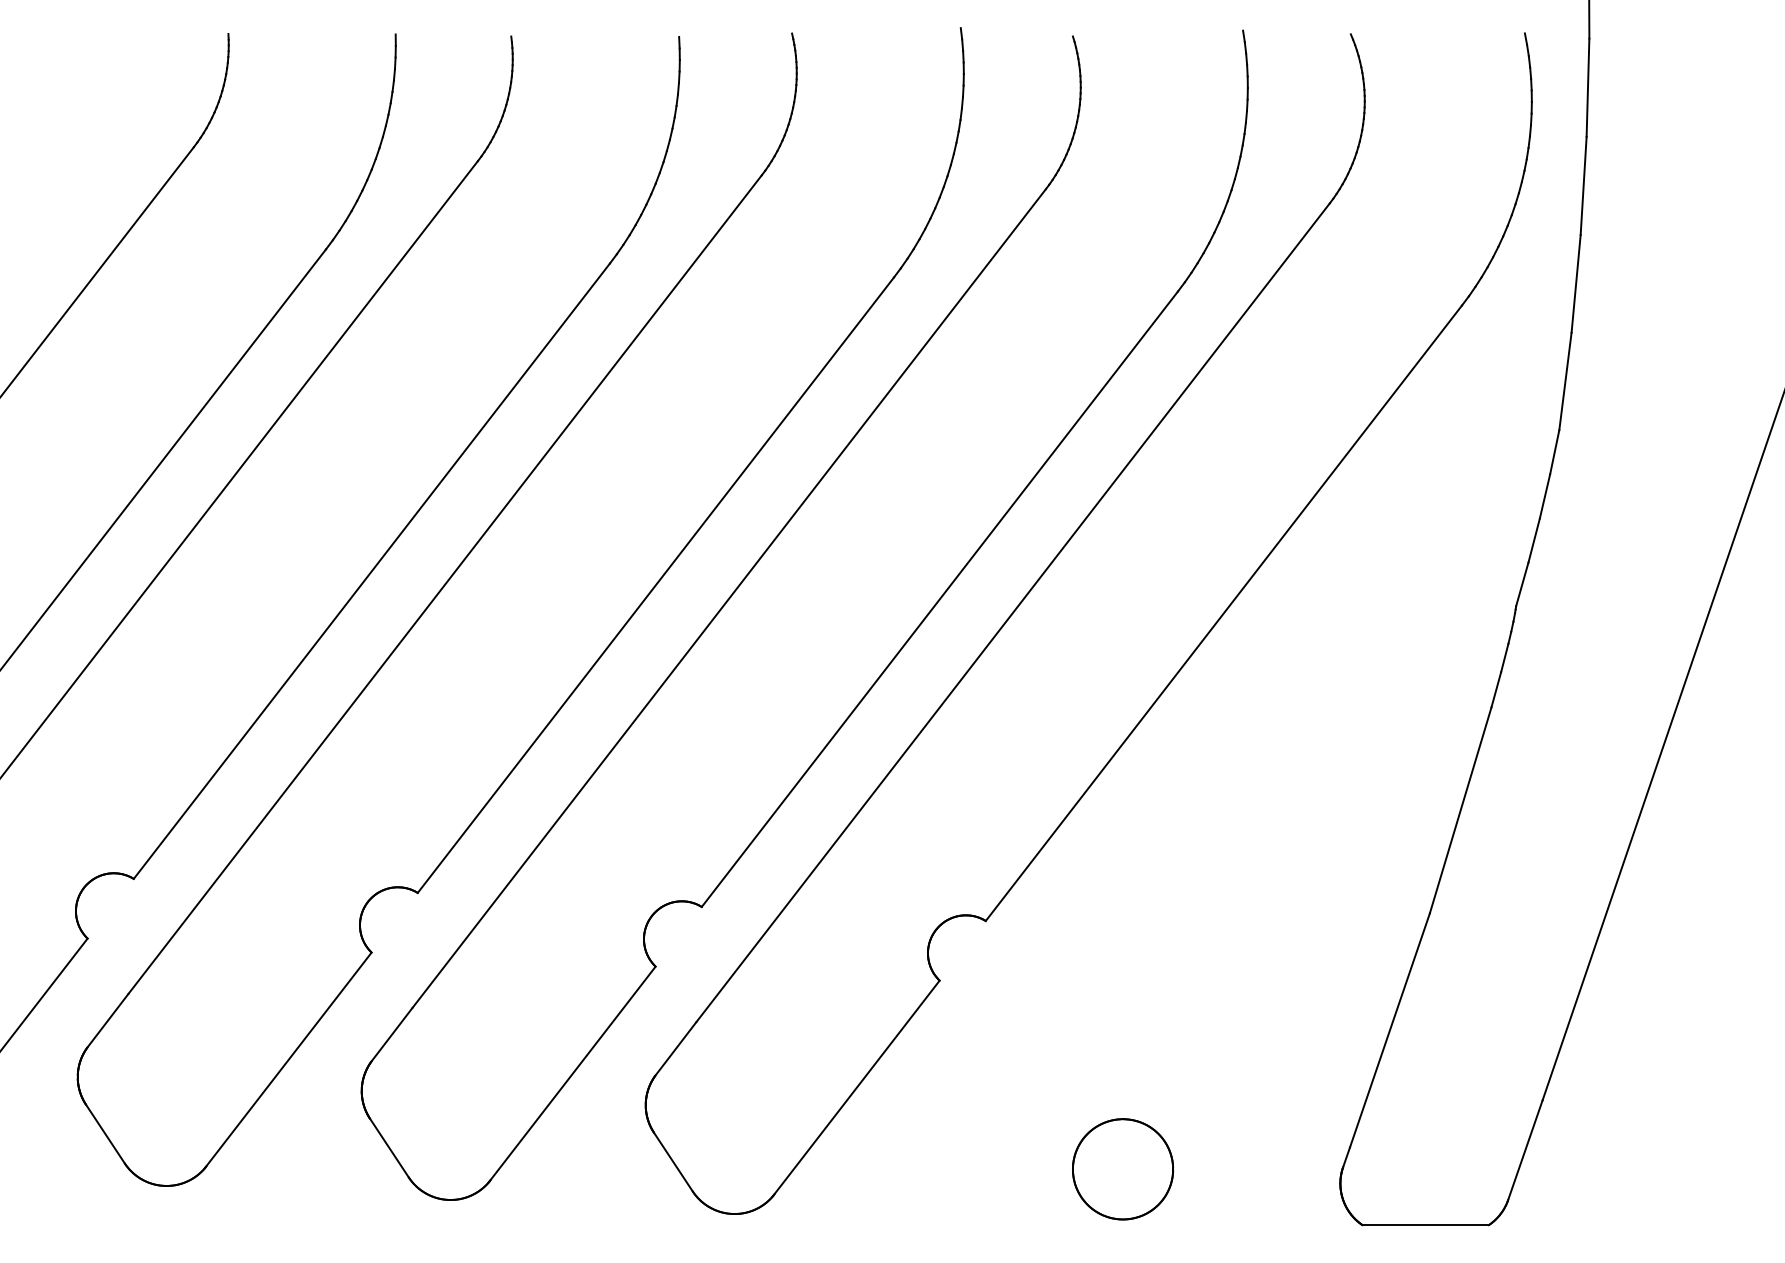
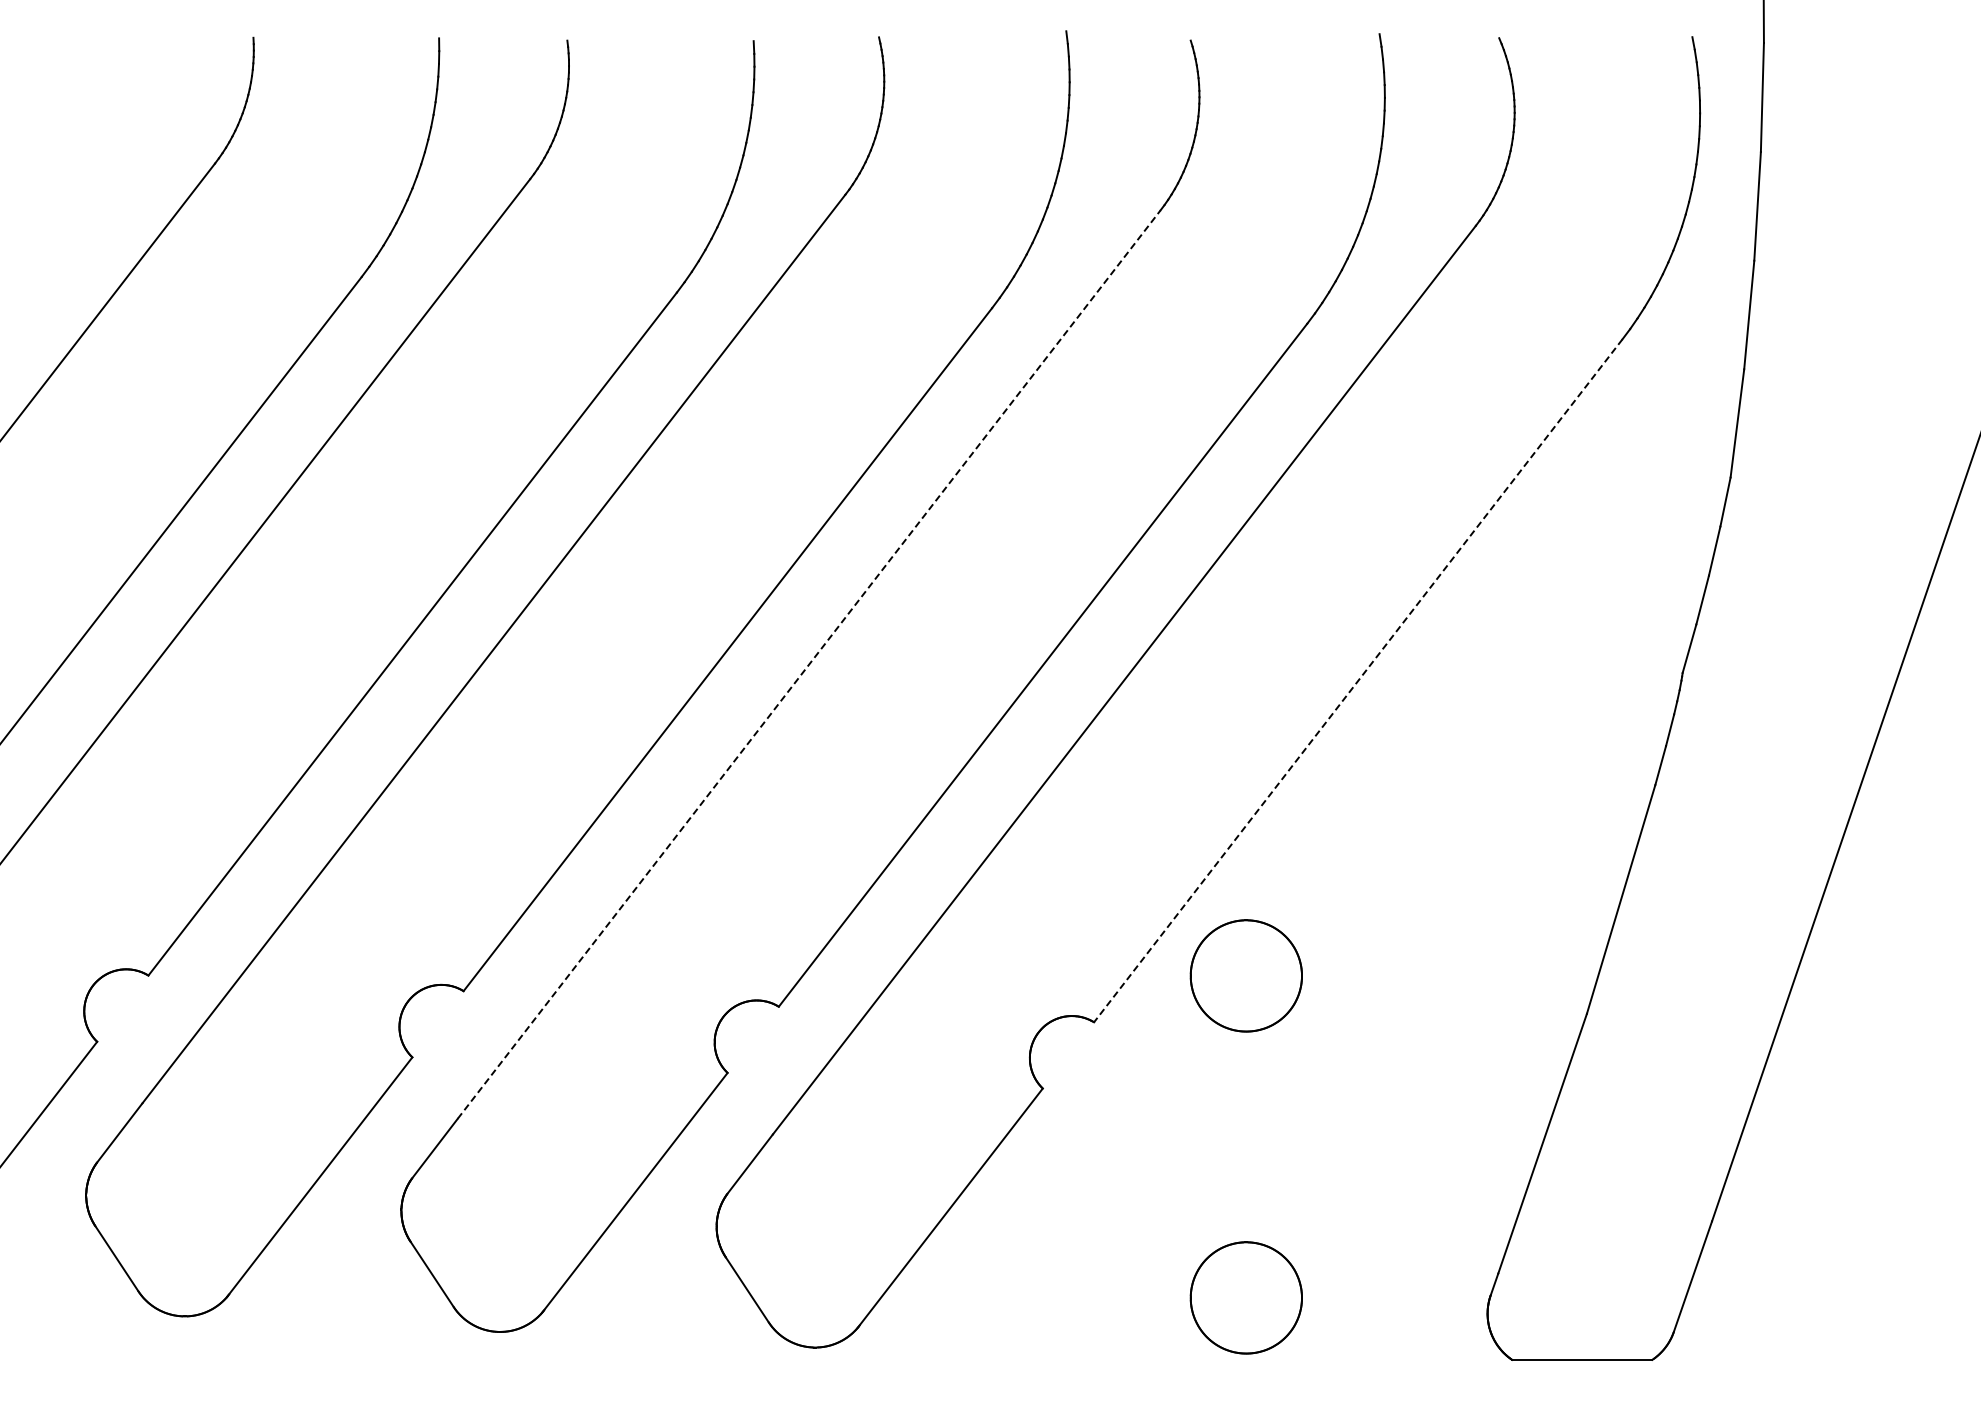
line: (729, 598) -> (809, 664), solid -> dashed
line: (1224, 613) -> (1358, 680), solid -> dashed
part: (1122, 878) -> (1245, 975), added

